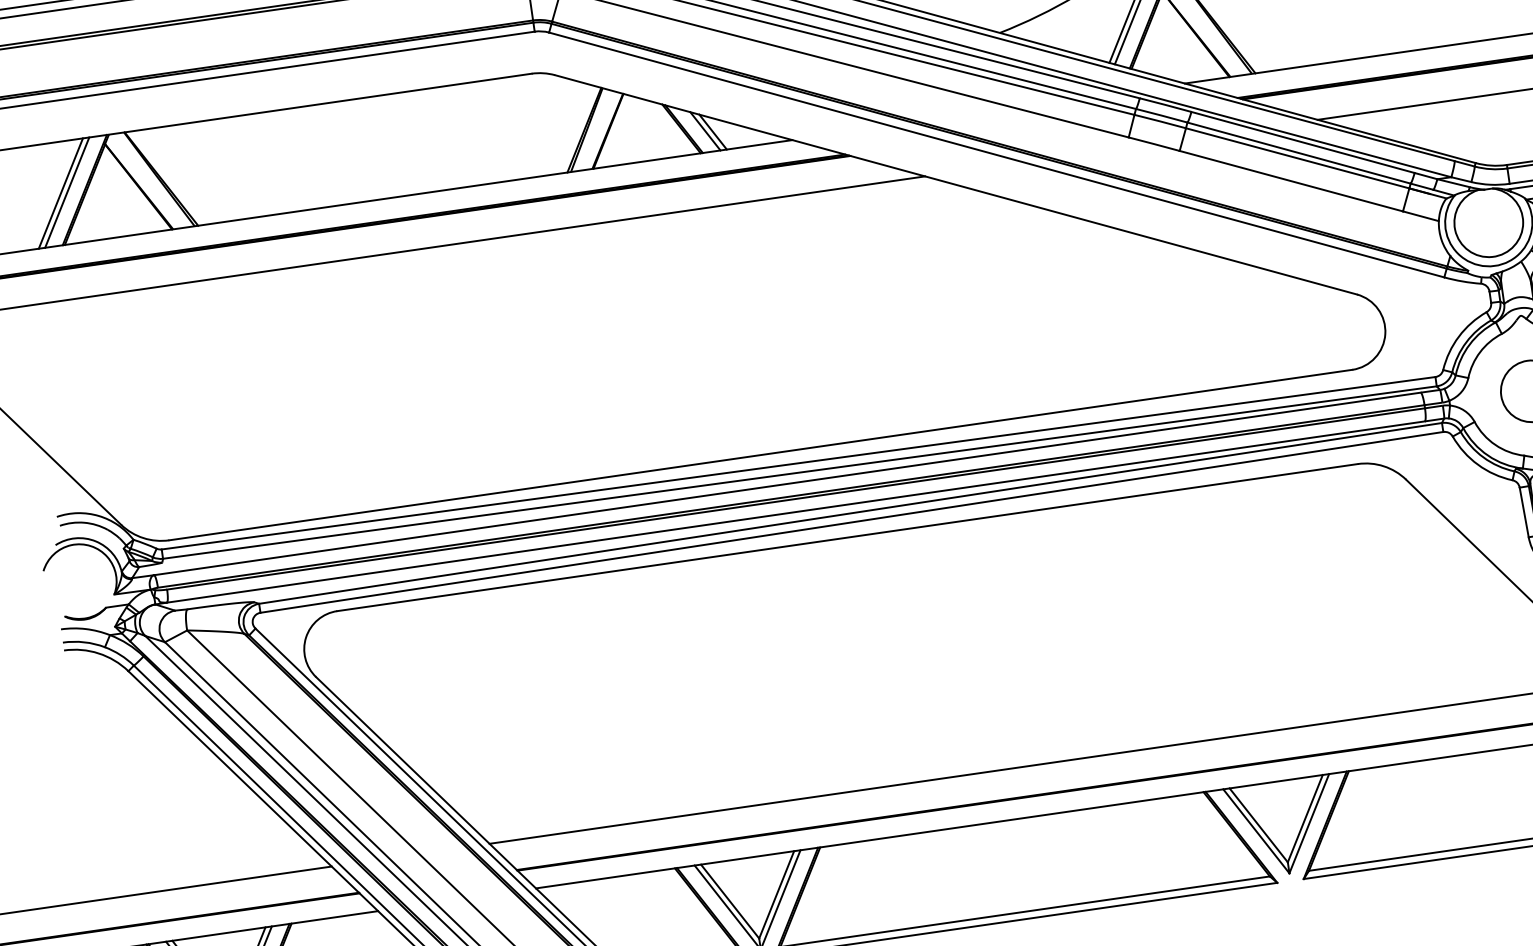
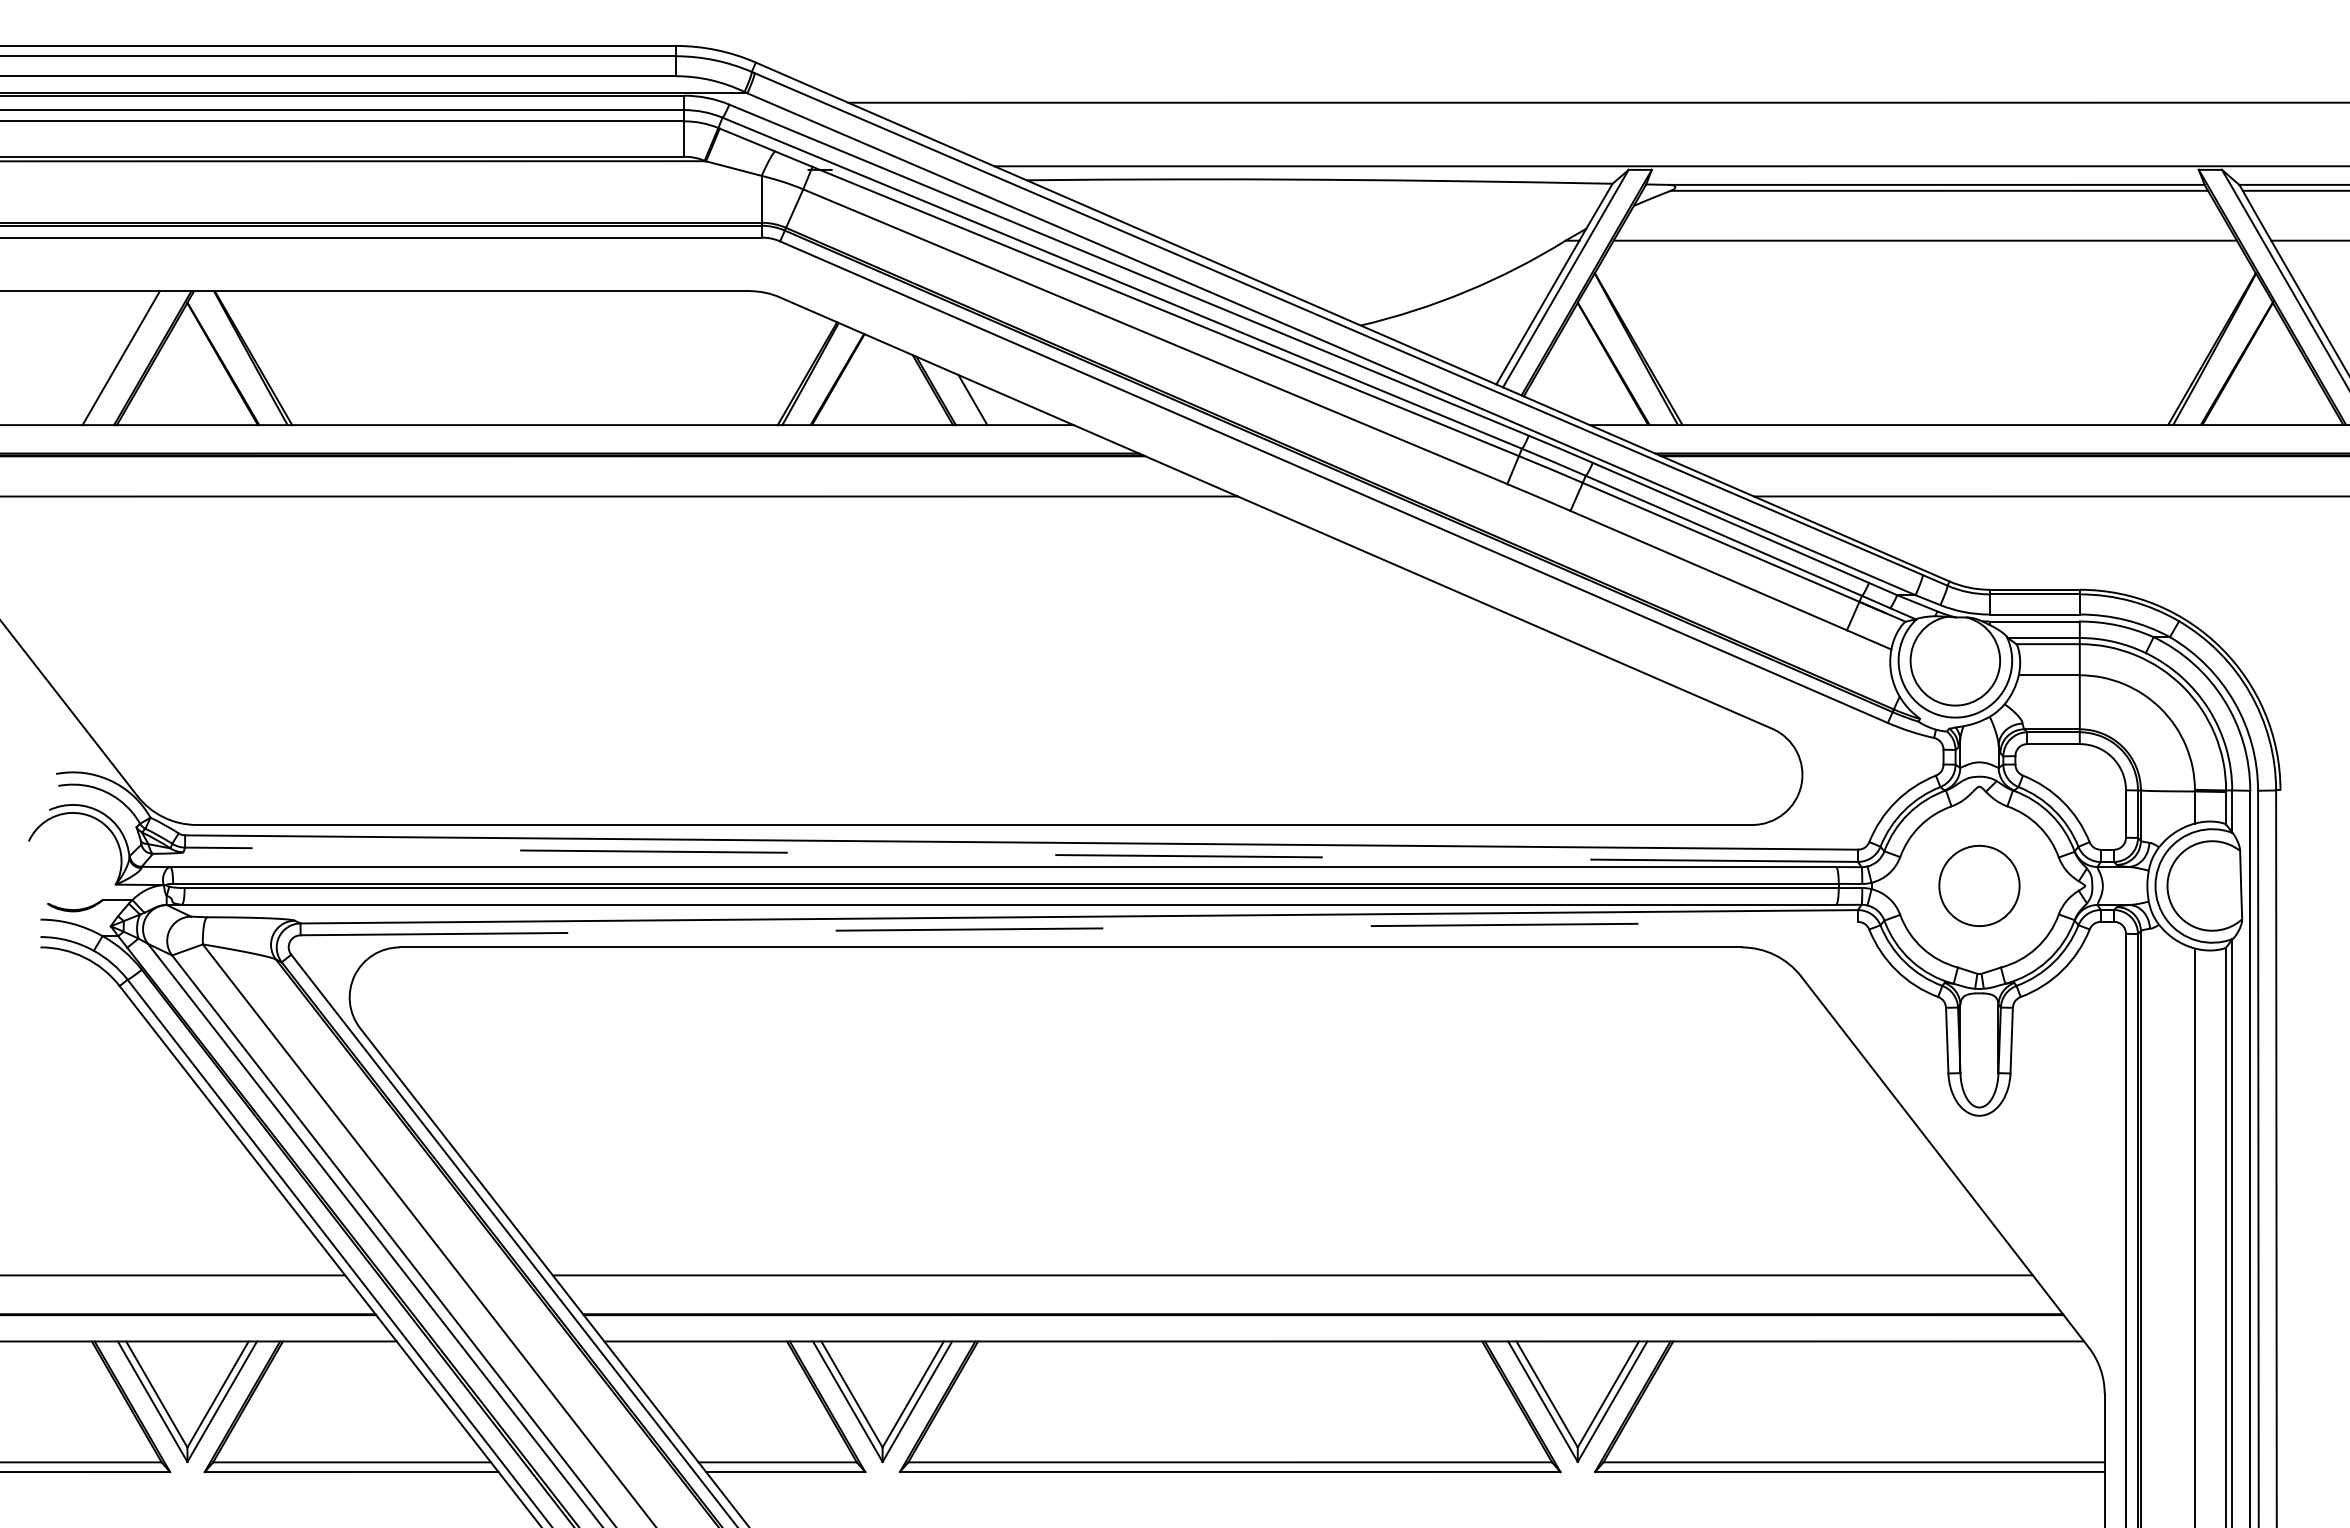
line: (705, 131) -> (963, 397), removed
line: (67, 192) -> (129, 358), removed
line: (799, 472) -> (1021, 854), solid -> dashed
line: (852, 522) -> (1079, 928), solid -> dashed

